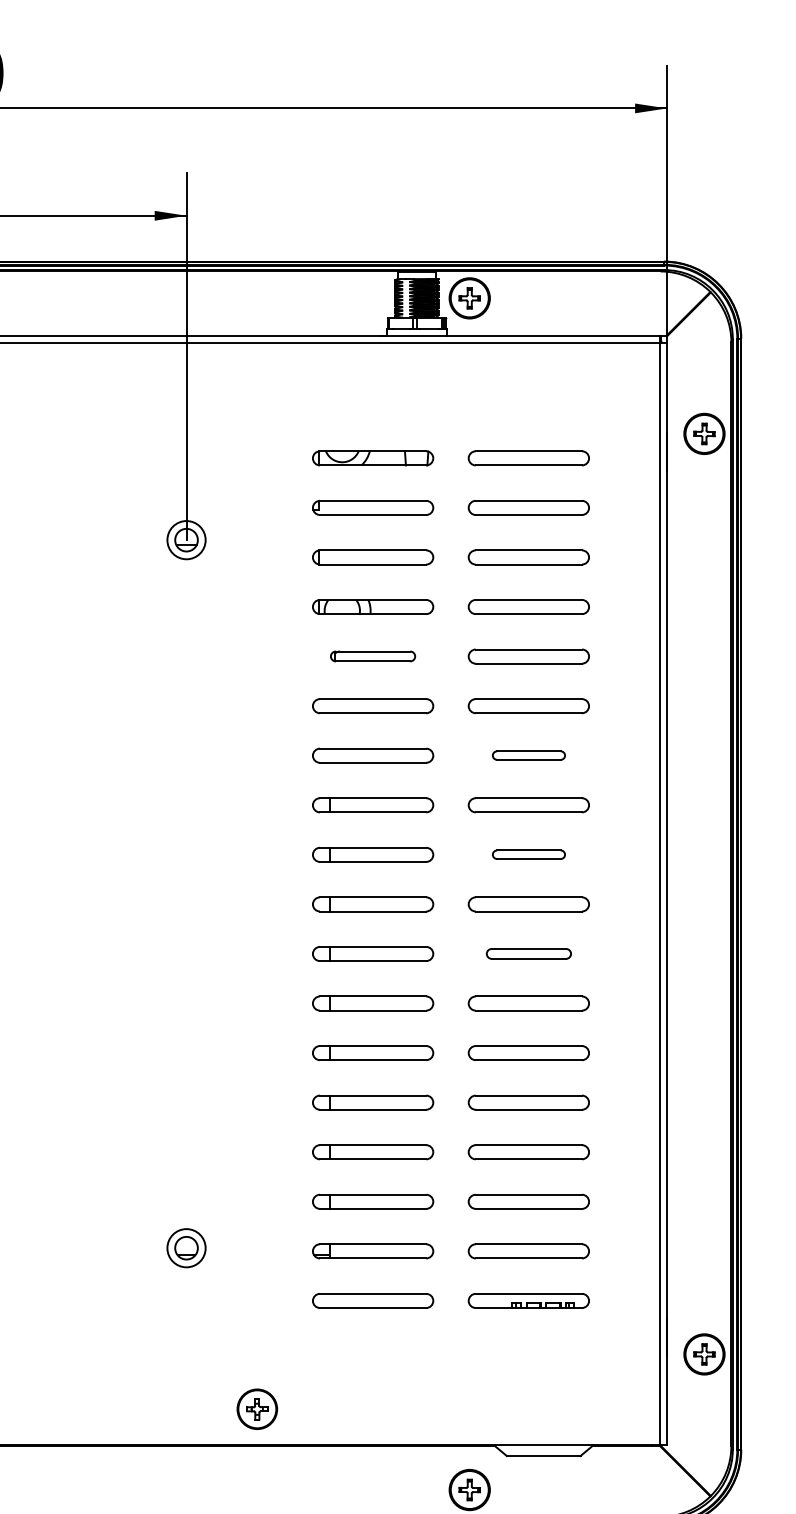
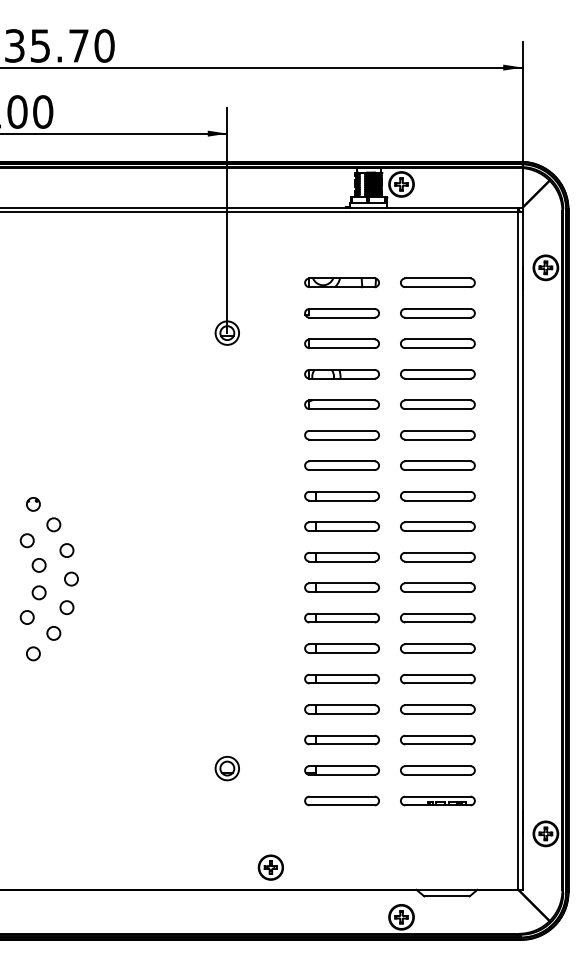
part: (372, 656) -> (341, 404), size x1.43
part: (528, 755) -> (437, 465), size x1.67
part: (528, 854) -> (437, 526), size x1.67
part: (528, 953) -> (437, 587), size x1.43

